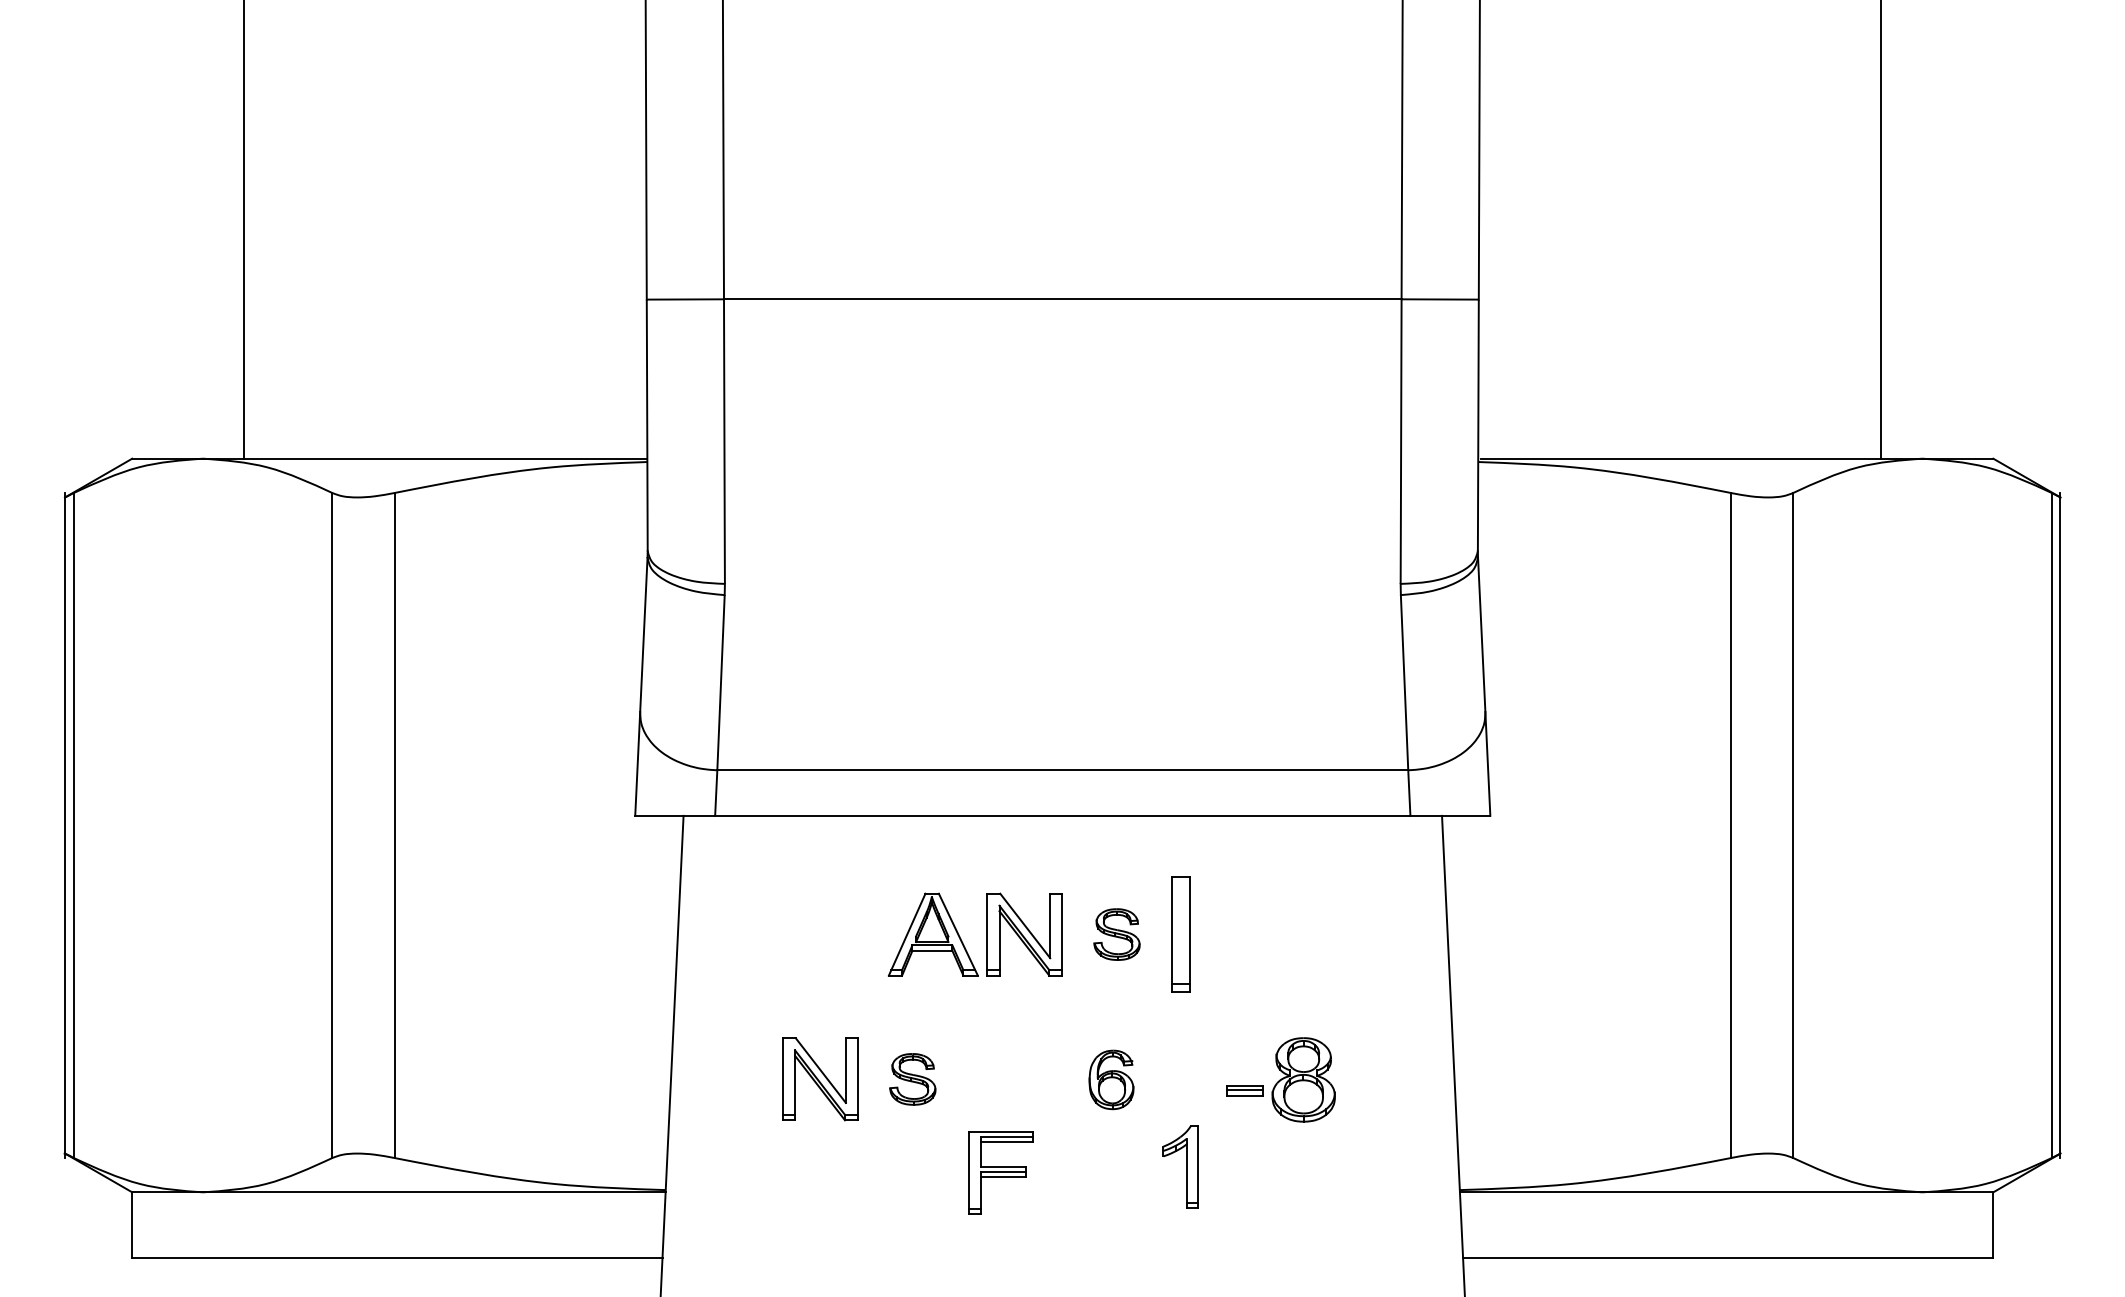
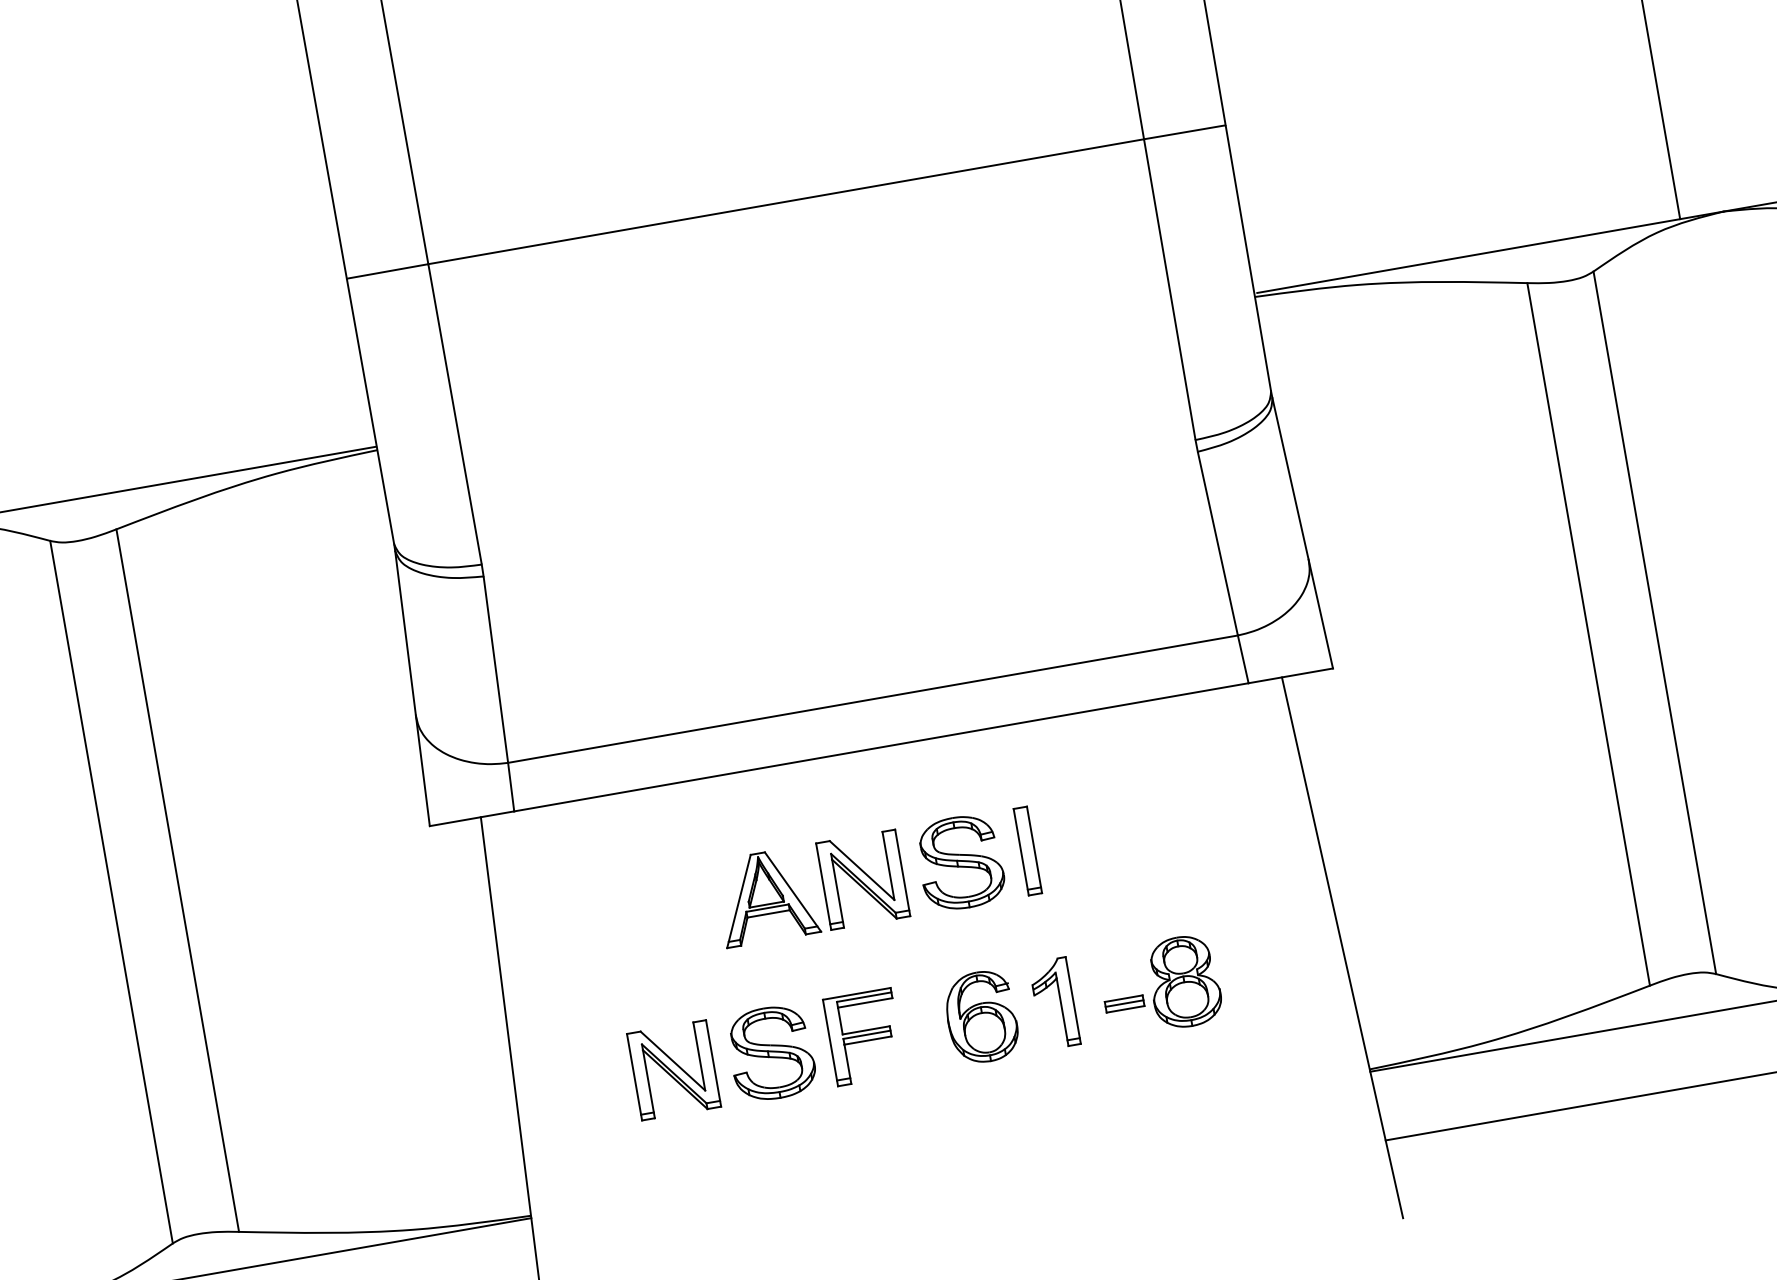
part: (1116, 934) -> (960, 862), size x1.67
part: (1180, 934) -> (1027, 850), size x0.71
part: (912, 1079) -> (771, 1053), size x1.67
part: (1111, 1079) -> (981, 1016), size x1.43
part: (1180, 1166) -> (1054, 1003), moved
part: (1000, 1172) -> (864, 1036), moved

